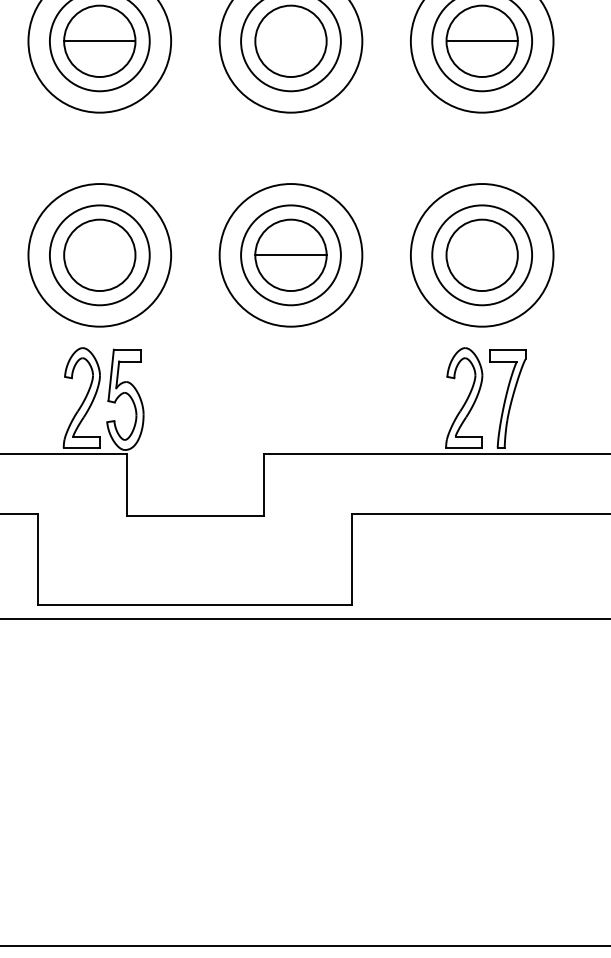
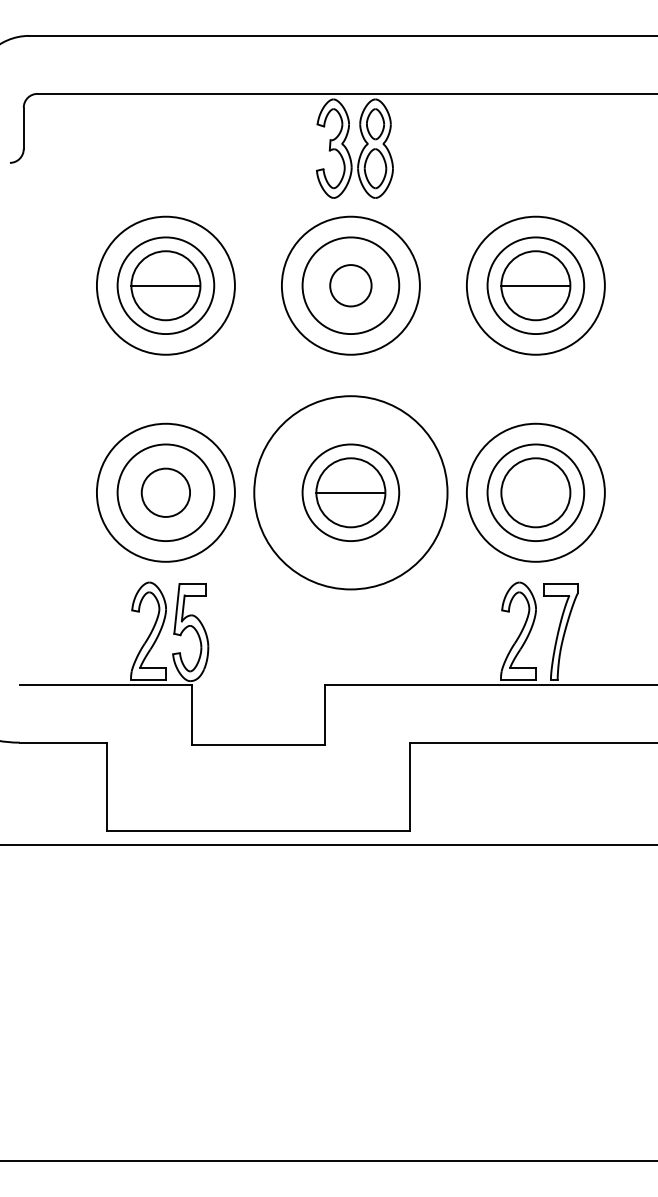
circle: (290, 41) -> (350, 285), size x0.6
circle: (99, 255) -> (165, 492), size x0.7
circle: (290, 255) -> (350, 492), size x1.4

